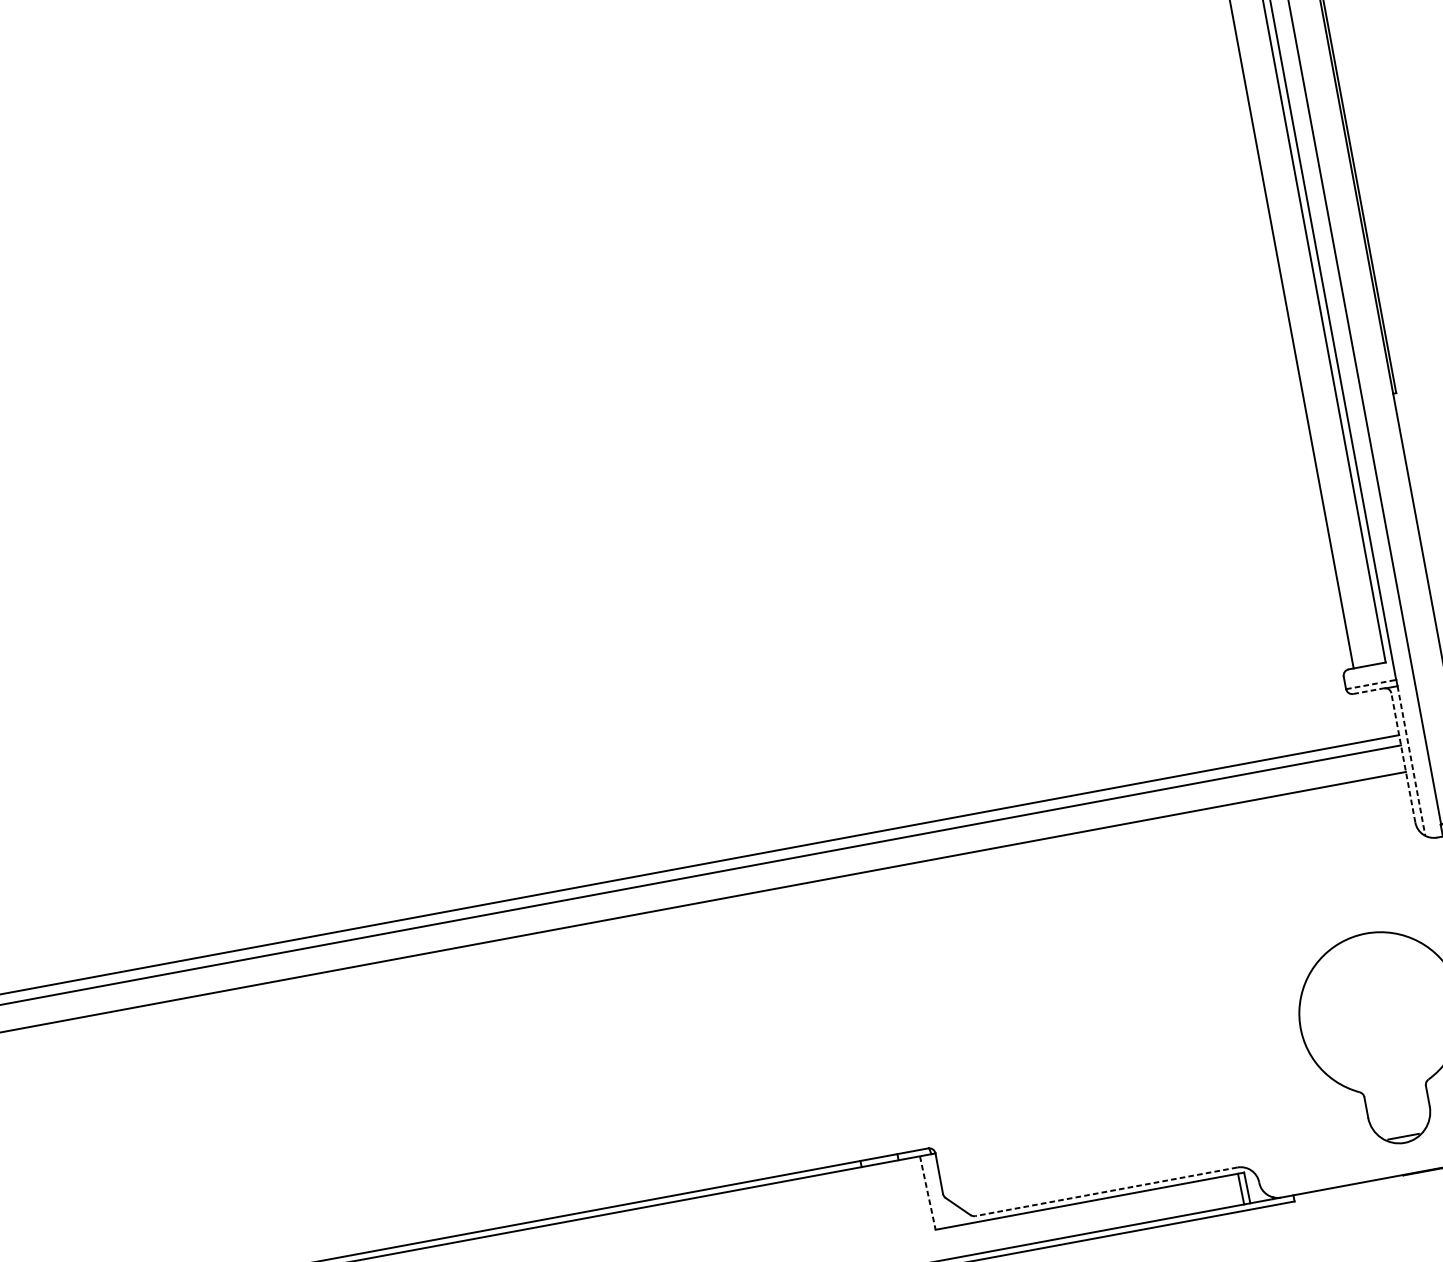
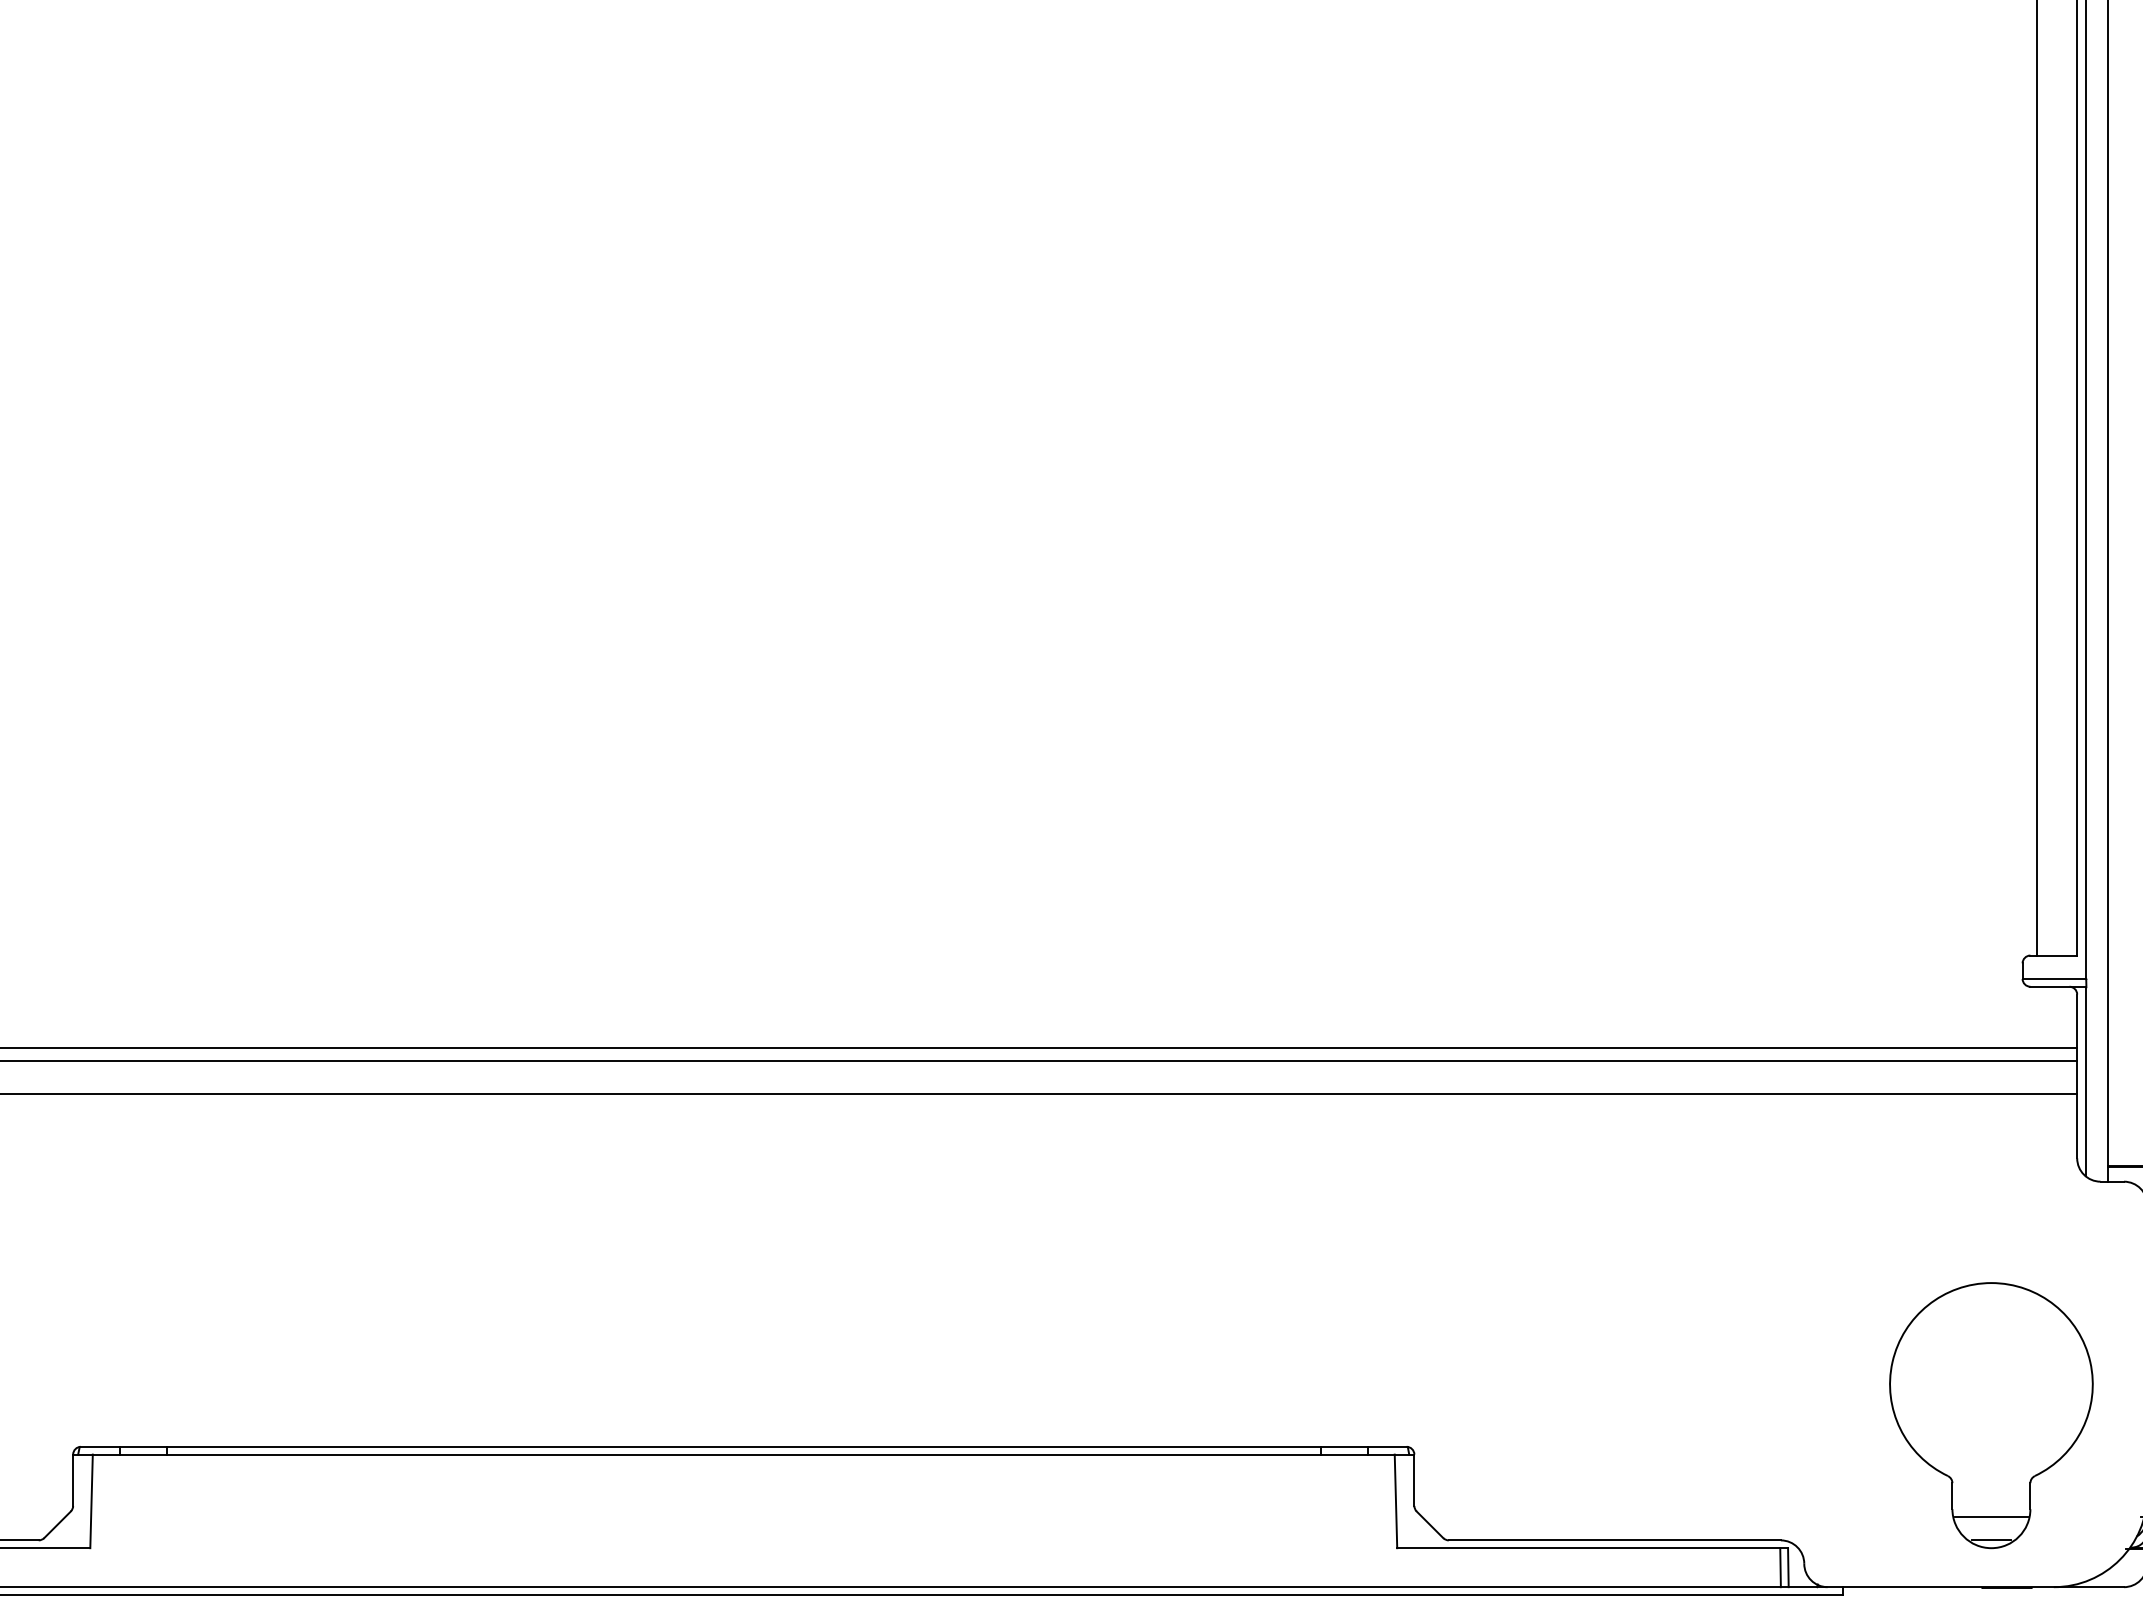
line: (1371, 684) -> (2054, 979), dashed -> solid
line: (1369, 690) -> (2050, 986), dashed -> solid
line: (1403, 757) -> (2077, 1076), dashed -> solid
line: (1411, 761) -> (2086, 1082), dashed -> solid
line: (1400, 1118) -> (1991, 1517), added
line: (1106, 1191) -> (1614, 1540), dashed -> solid
line: (927, 1193) -> (1395, 1501), dashed -> solid

